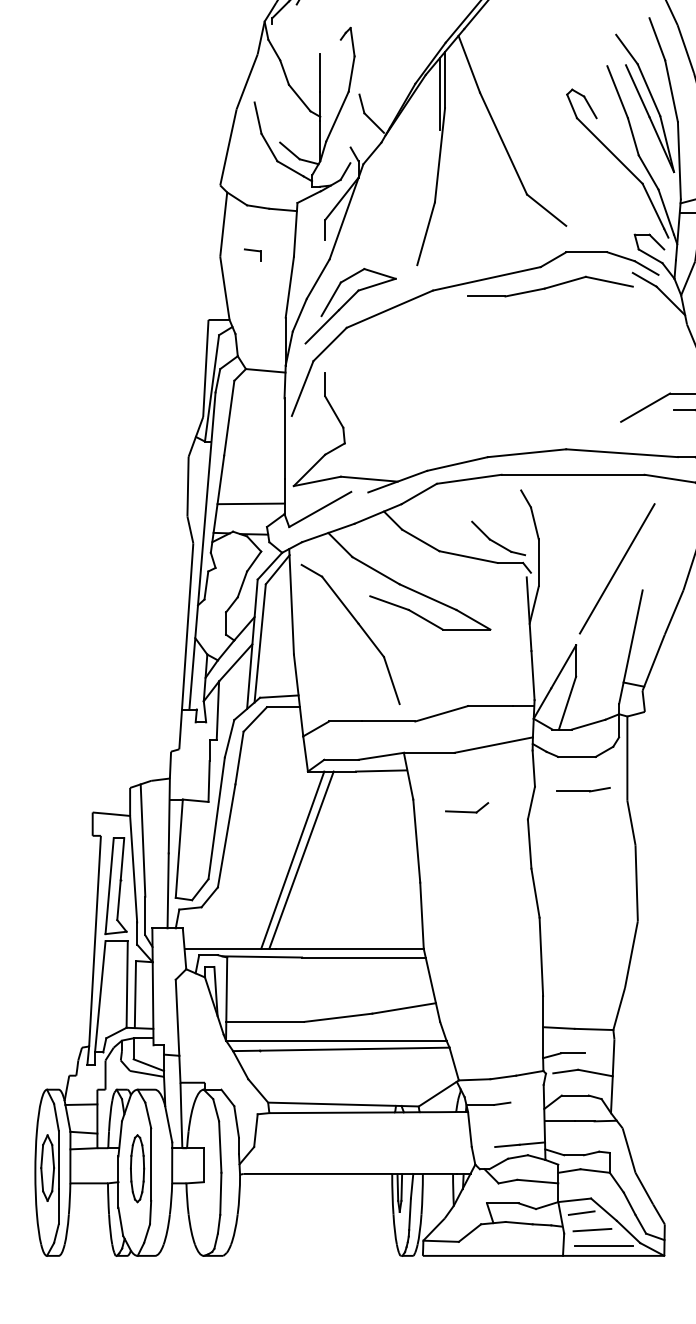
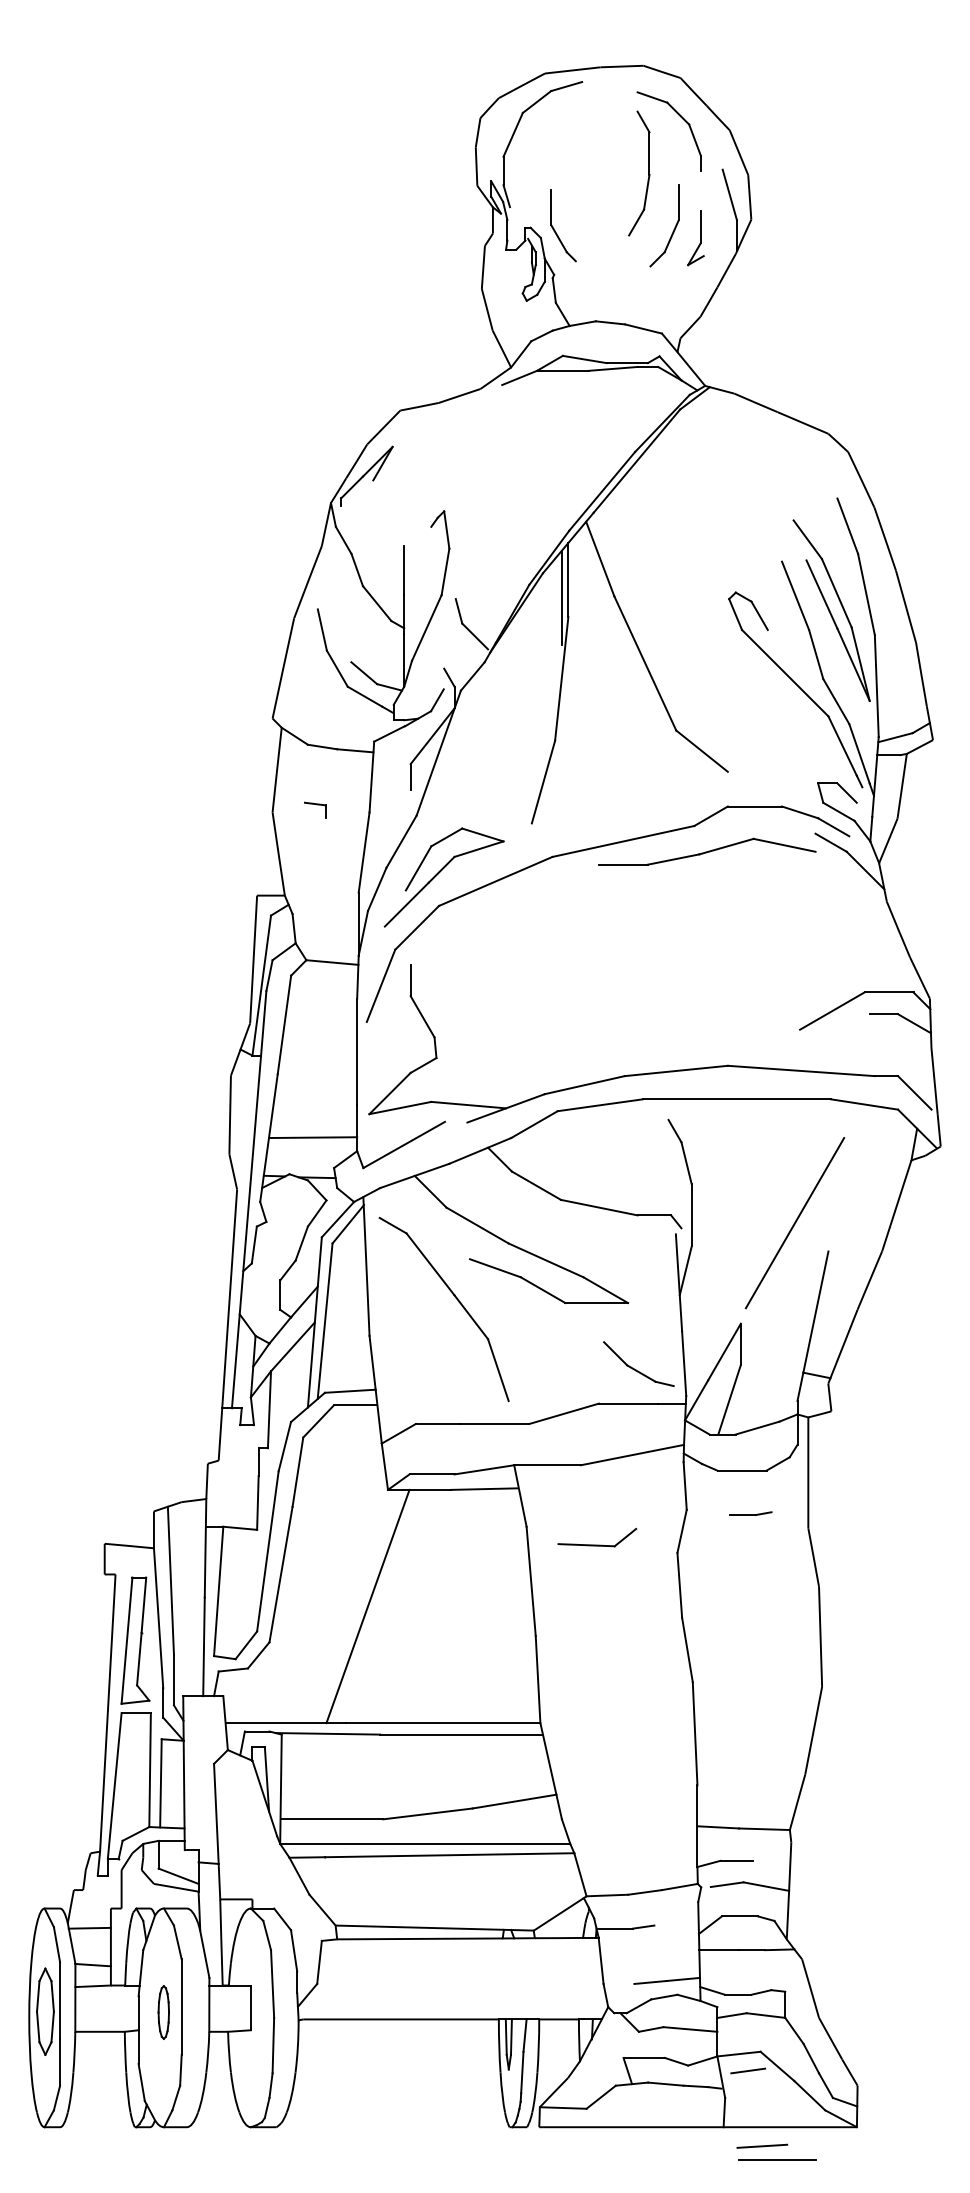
part: (496, 542) -> (636, 1369), moved
part: (583, 789) -> (750, 1513), size x0.6
part: (467, 807) -> (597, 1537), size x1.4
line: (301, 860) -> (379, 1606), removed
part: (137, 1168) -> (163, 2012), size x0.6
line: (592, 1229) -> (762, 2145), moved
line: (603, 1246) -> (777, 2159), moved

